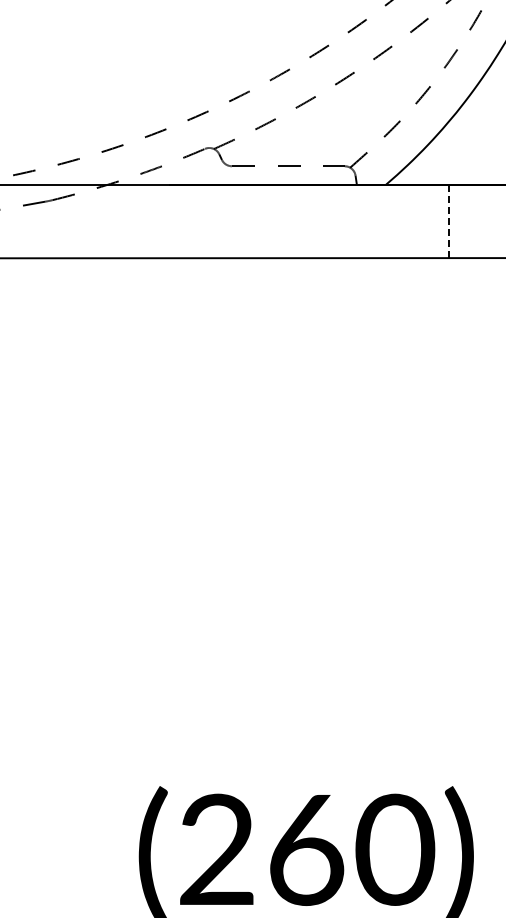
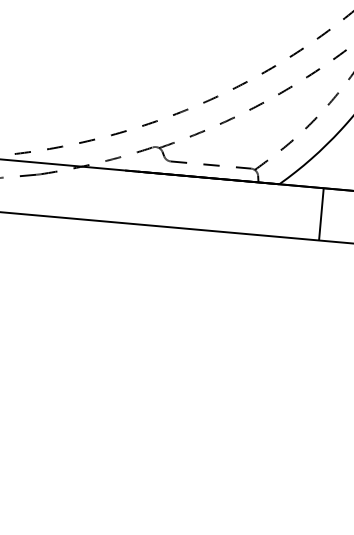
line: (448, 221) -> (321, 214), dashed -> solid

